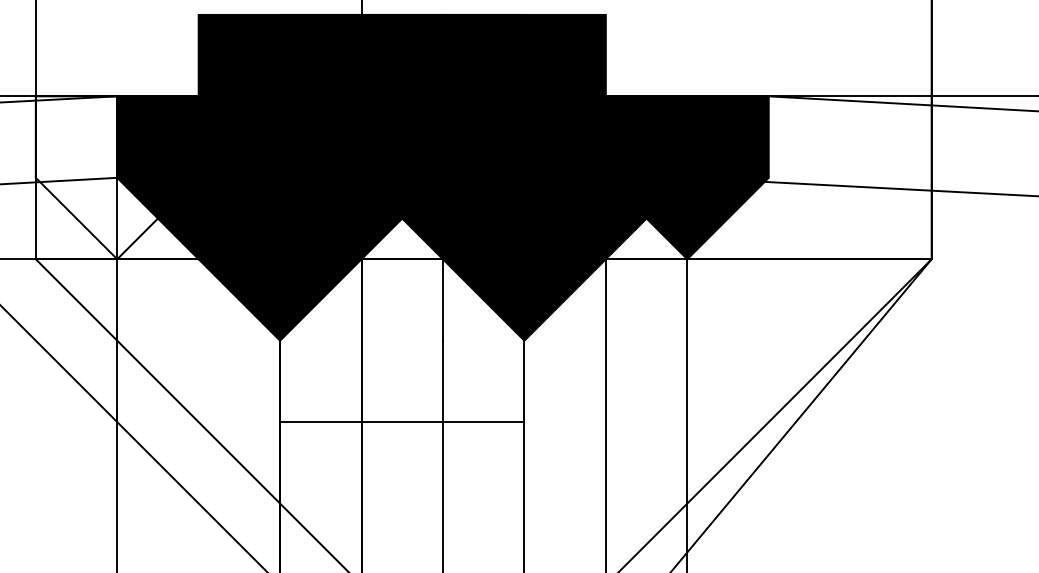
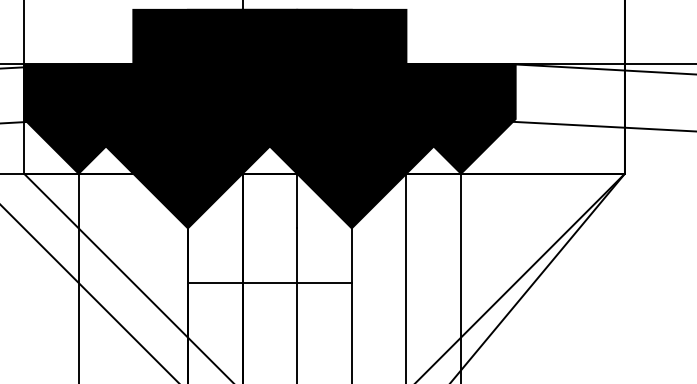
fill: (116, 176) -> (78, 118), added

